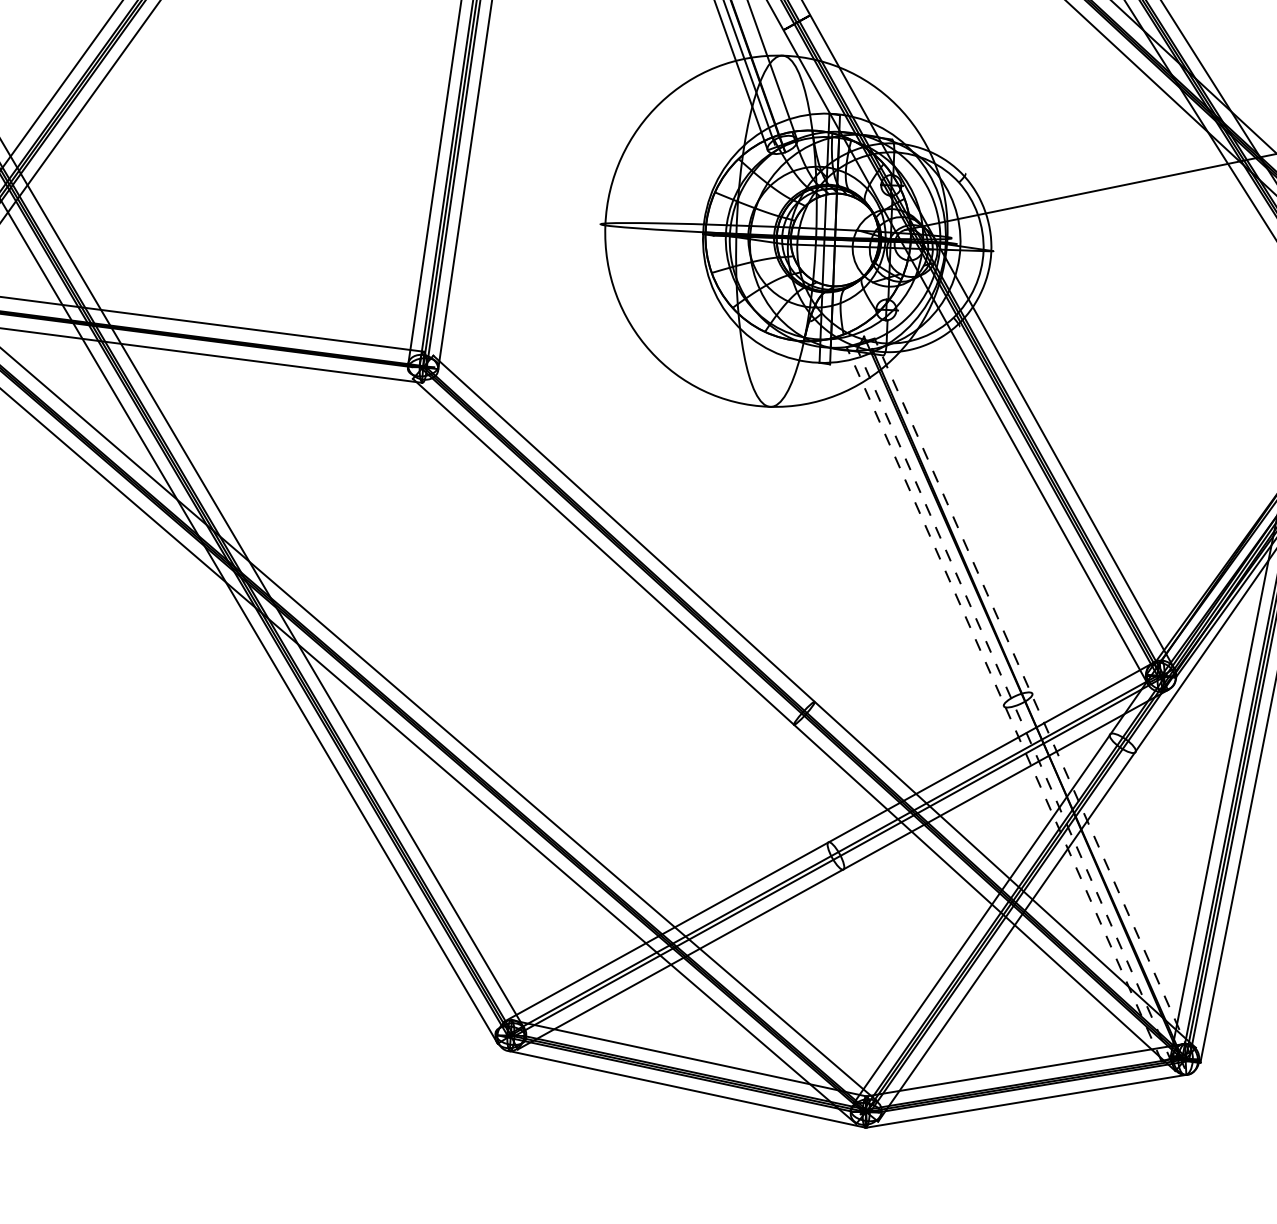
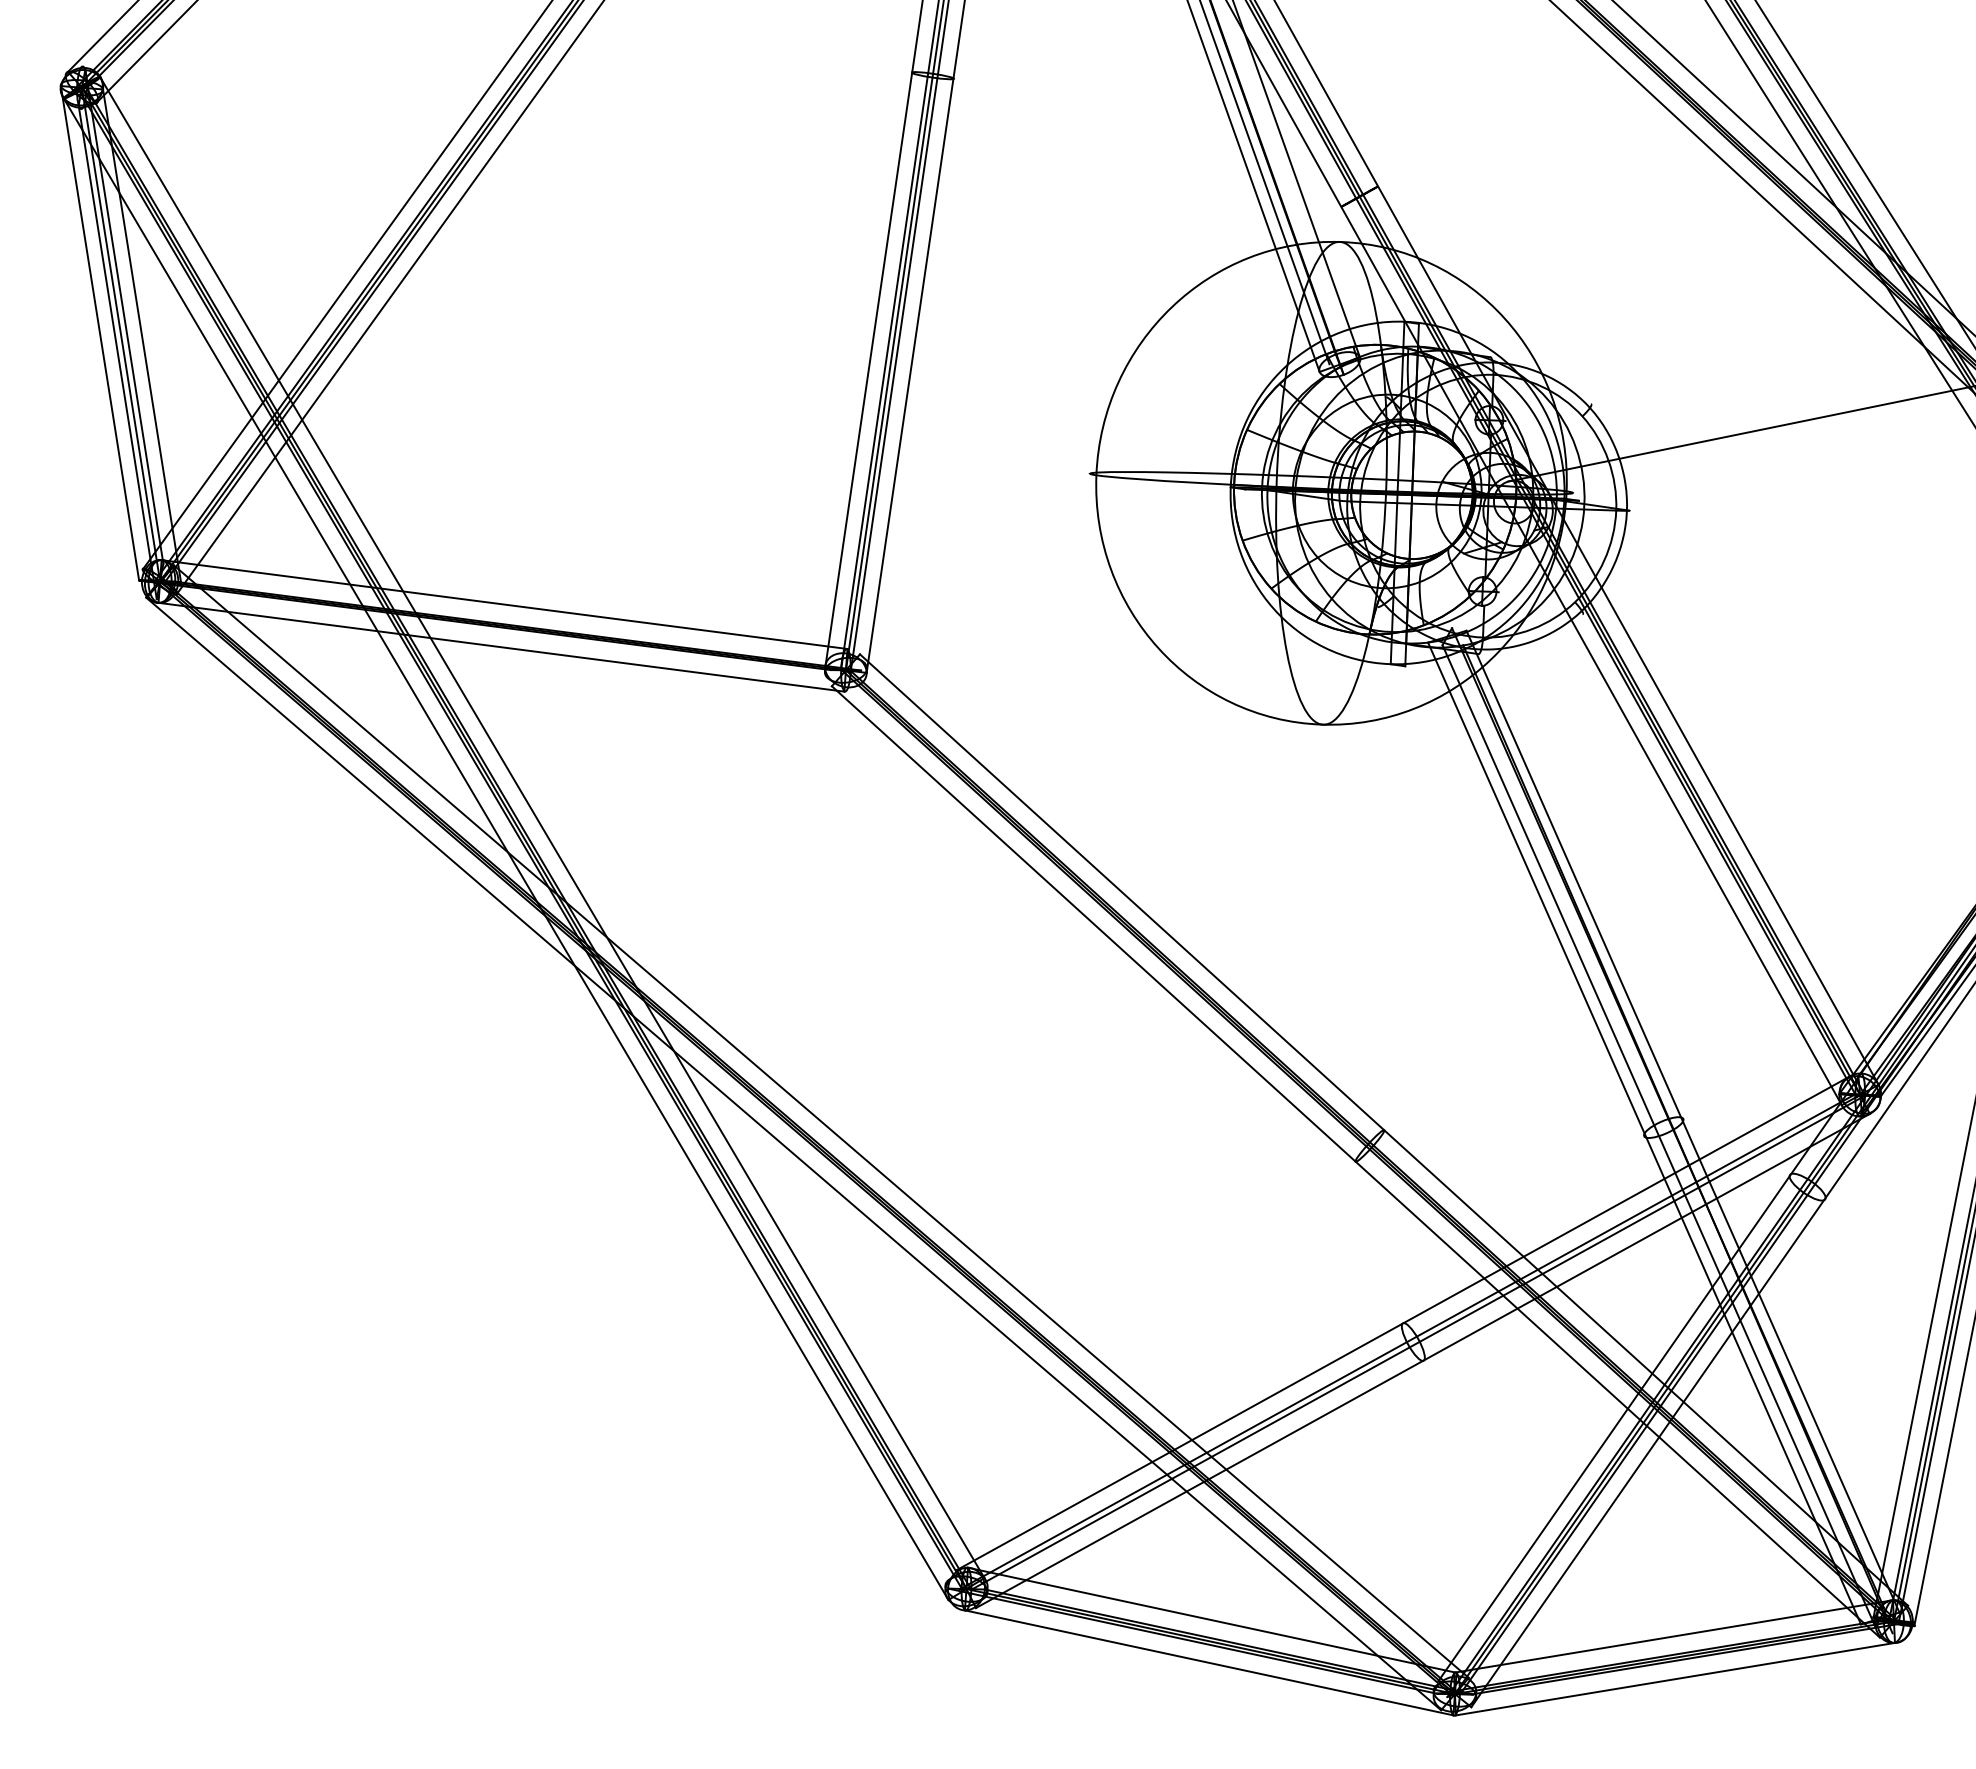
line: (1031, 695) -> (1682, 1121), dashed -> solid
line: (1004, 704) -> (1644, 1133), dashed -> solid
line: (1014, 705) -> (1658, 1135), dashed -> solid

